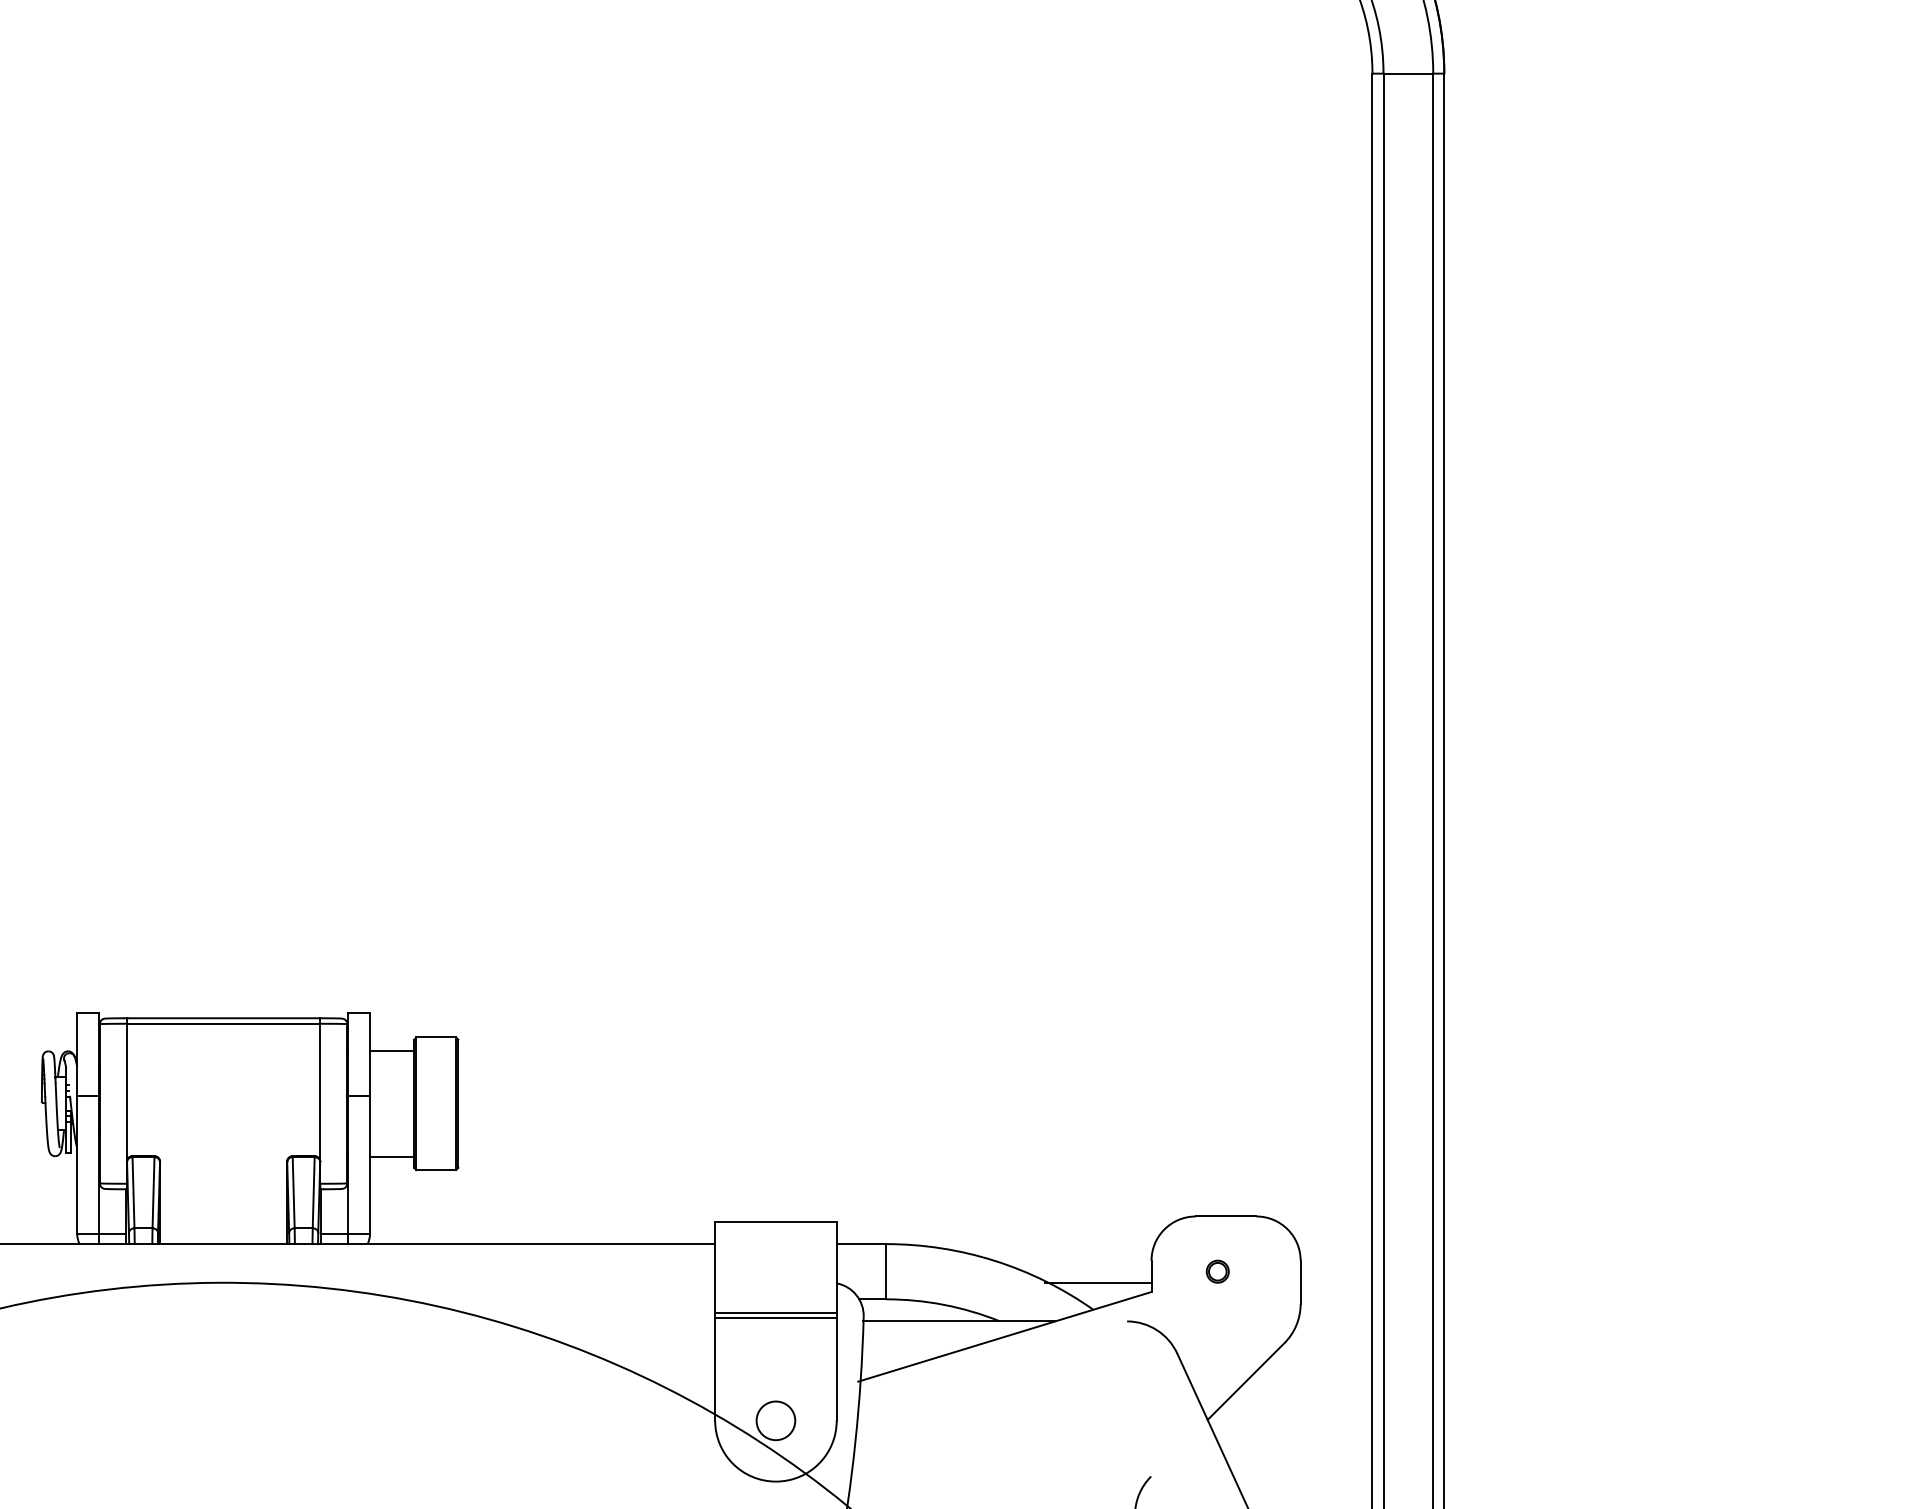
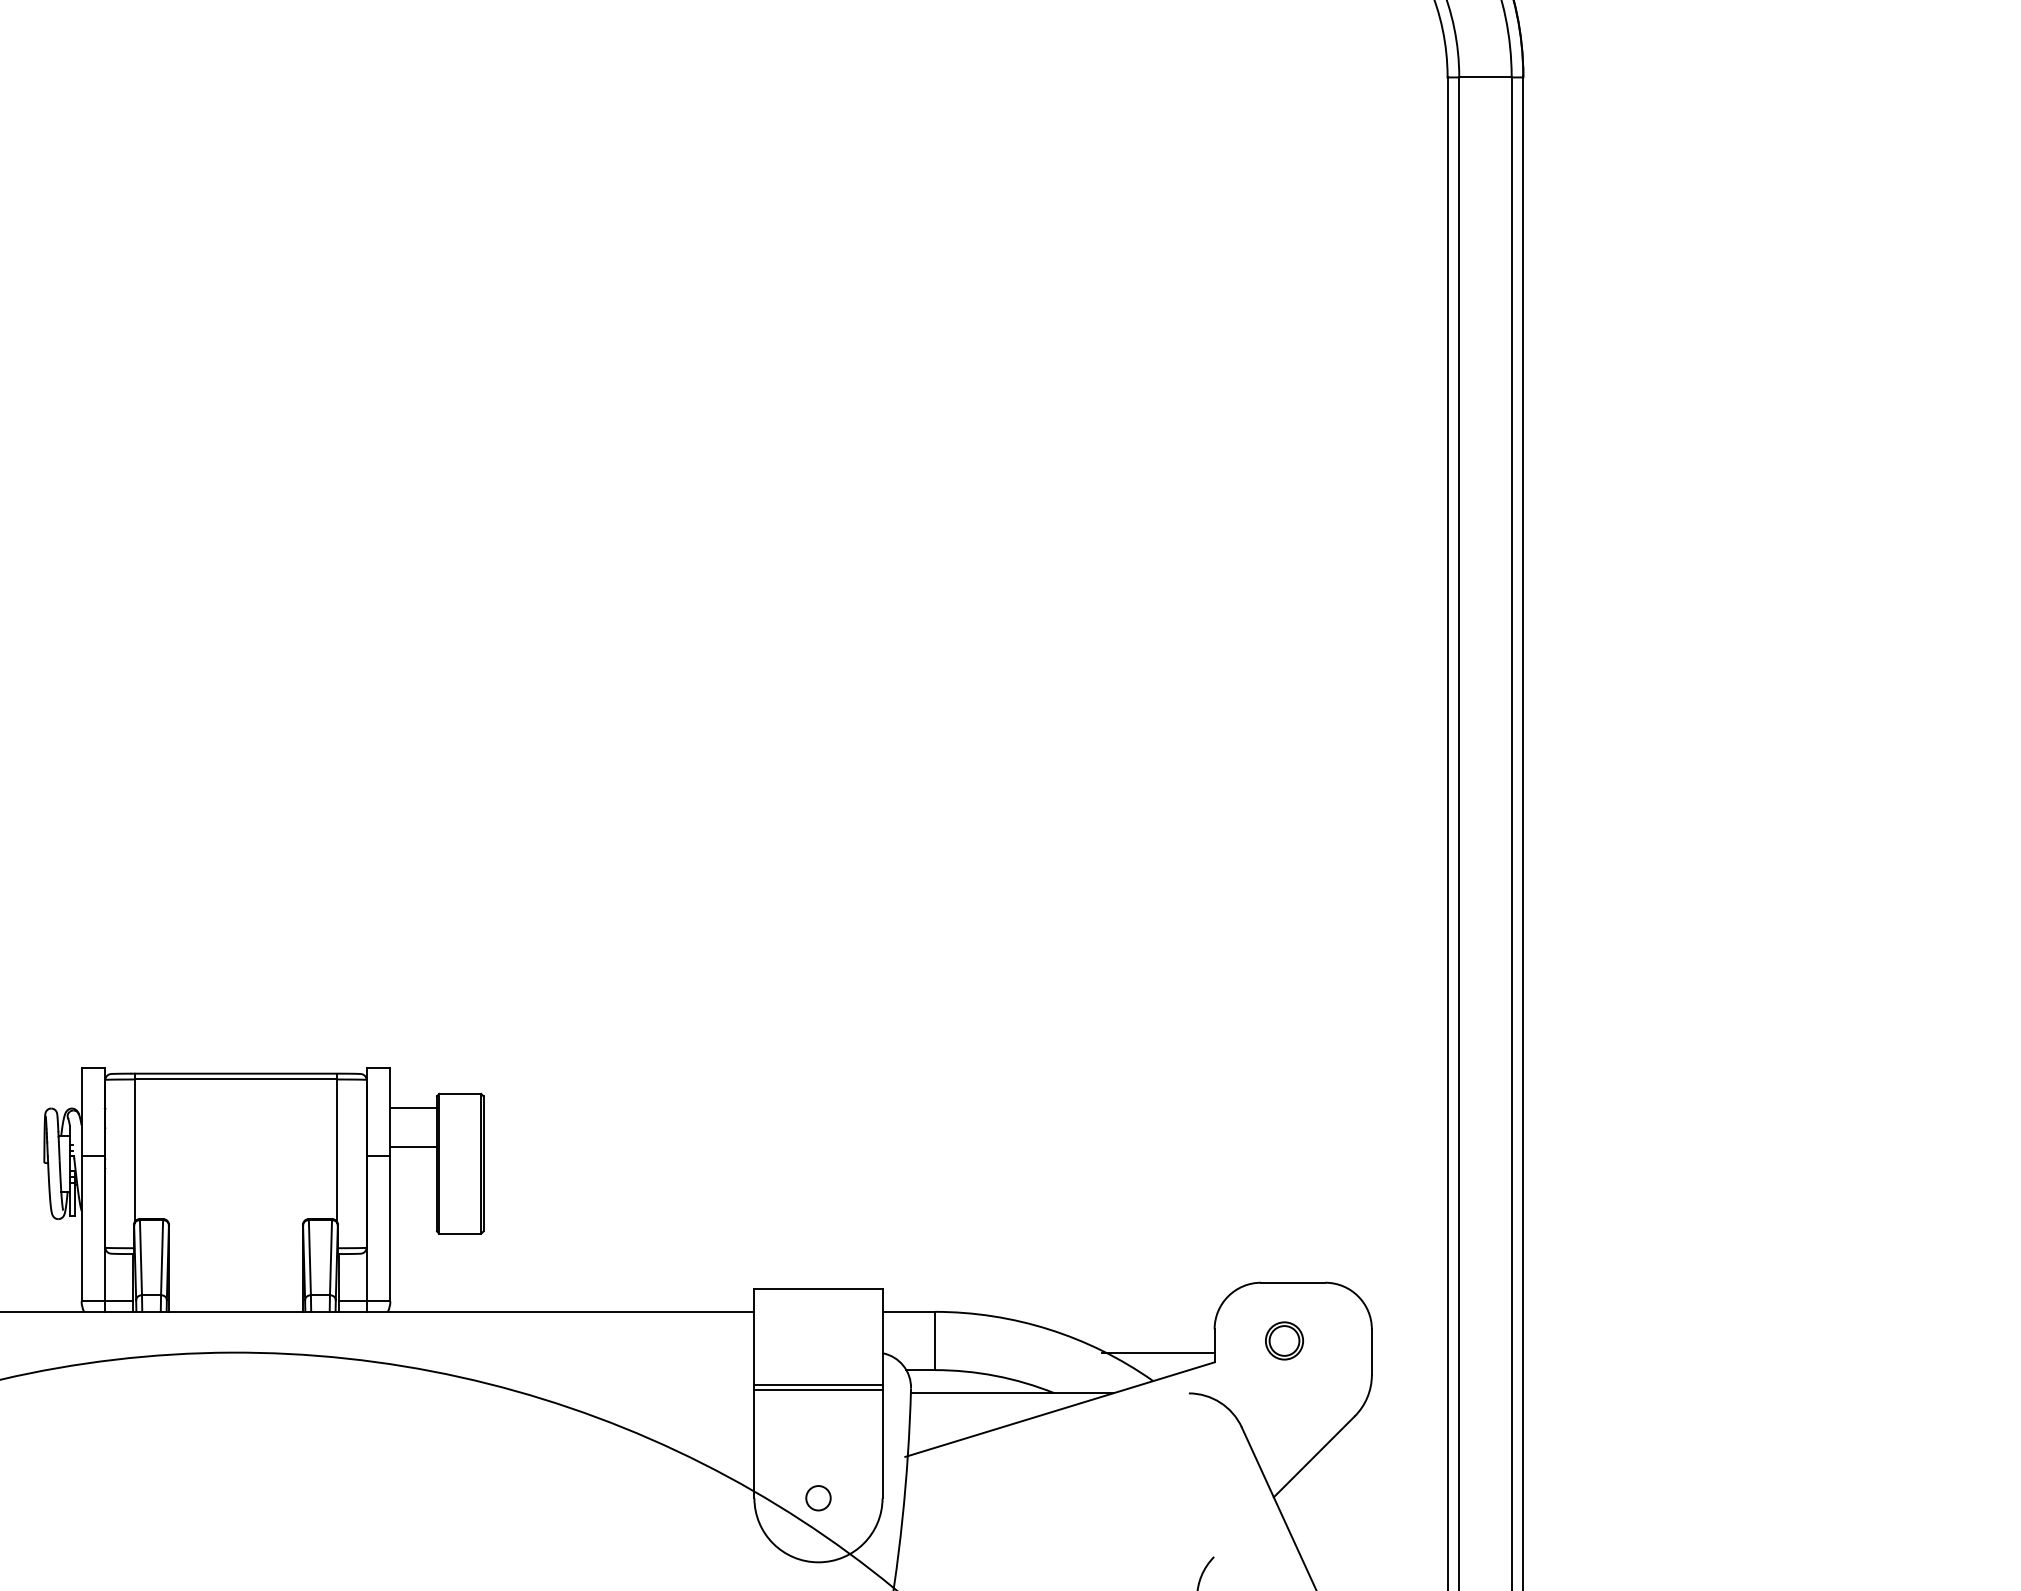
line: (391, 1156) -> (413, 1146), moved
part: (1217, 1271) -> (1284, 1340), size x1.6
circle: (775, 1420) -> (818, 1497), size x0.6

